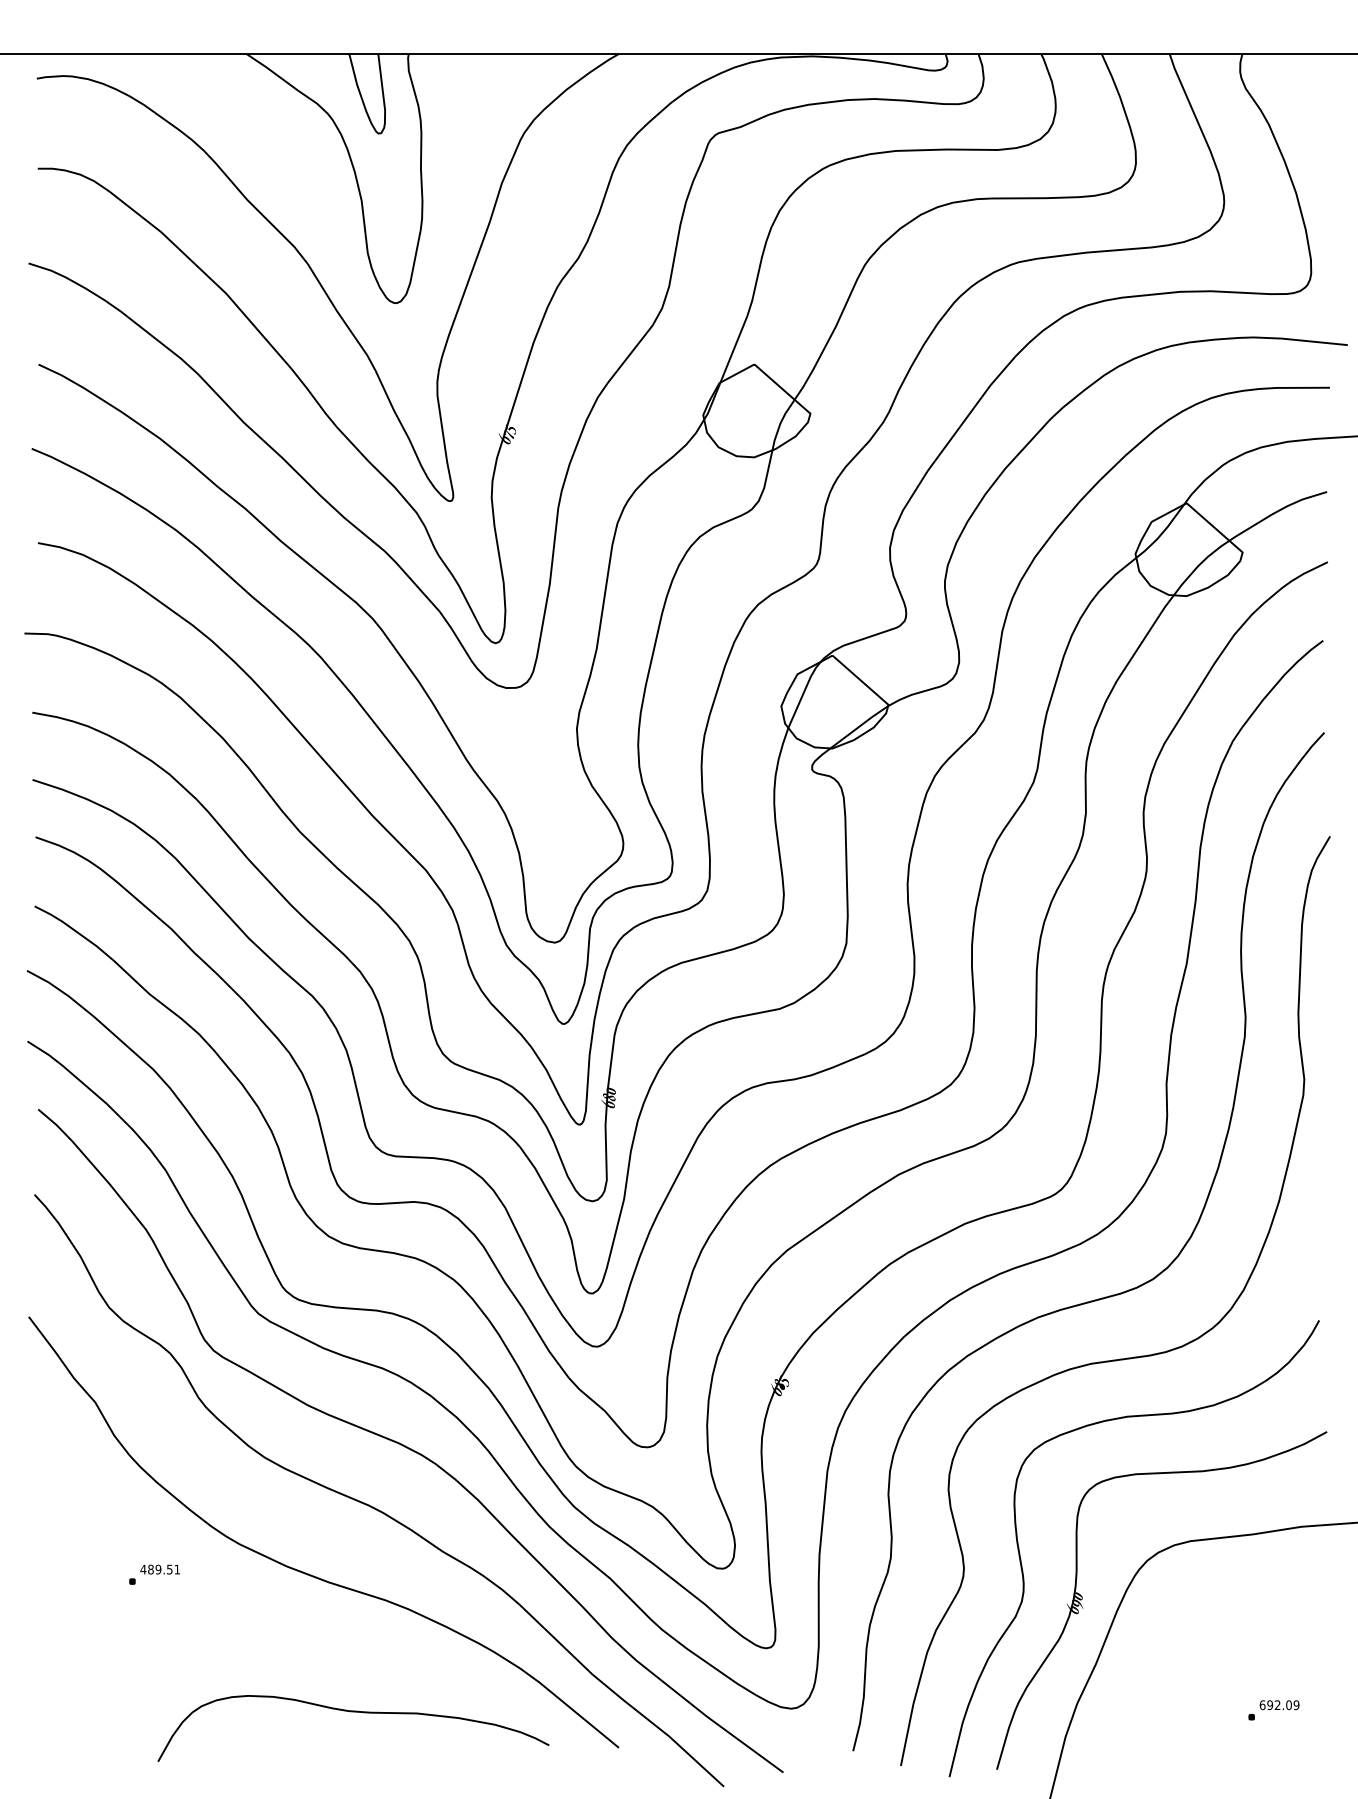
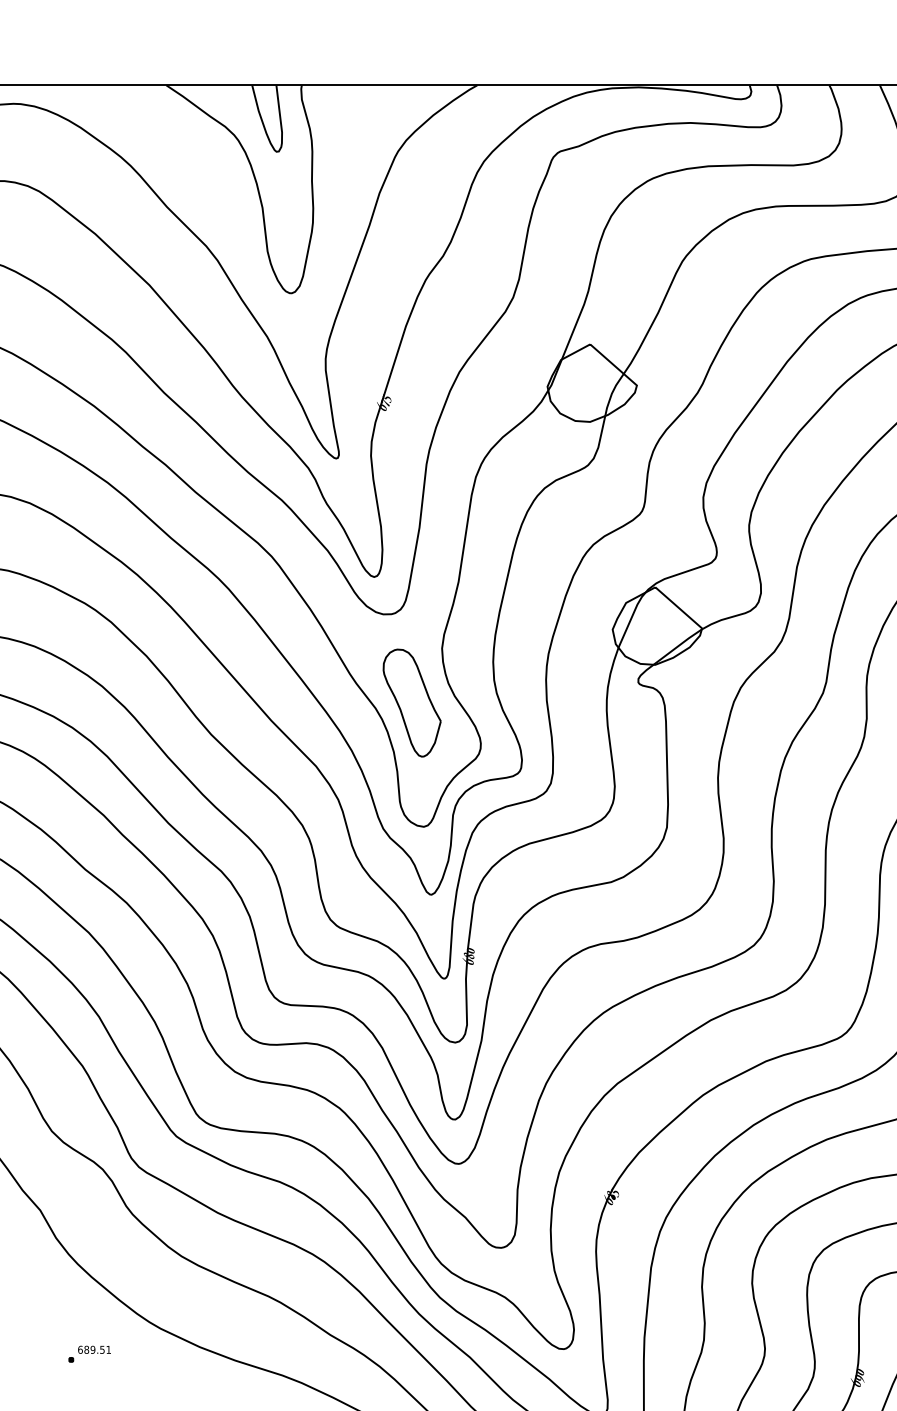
part: (540, 794) -> (411, 703), added
text: (143, 1569) -> (80, 1349), 489.51 -> 689.51

